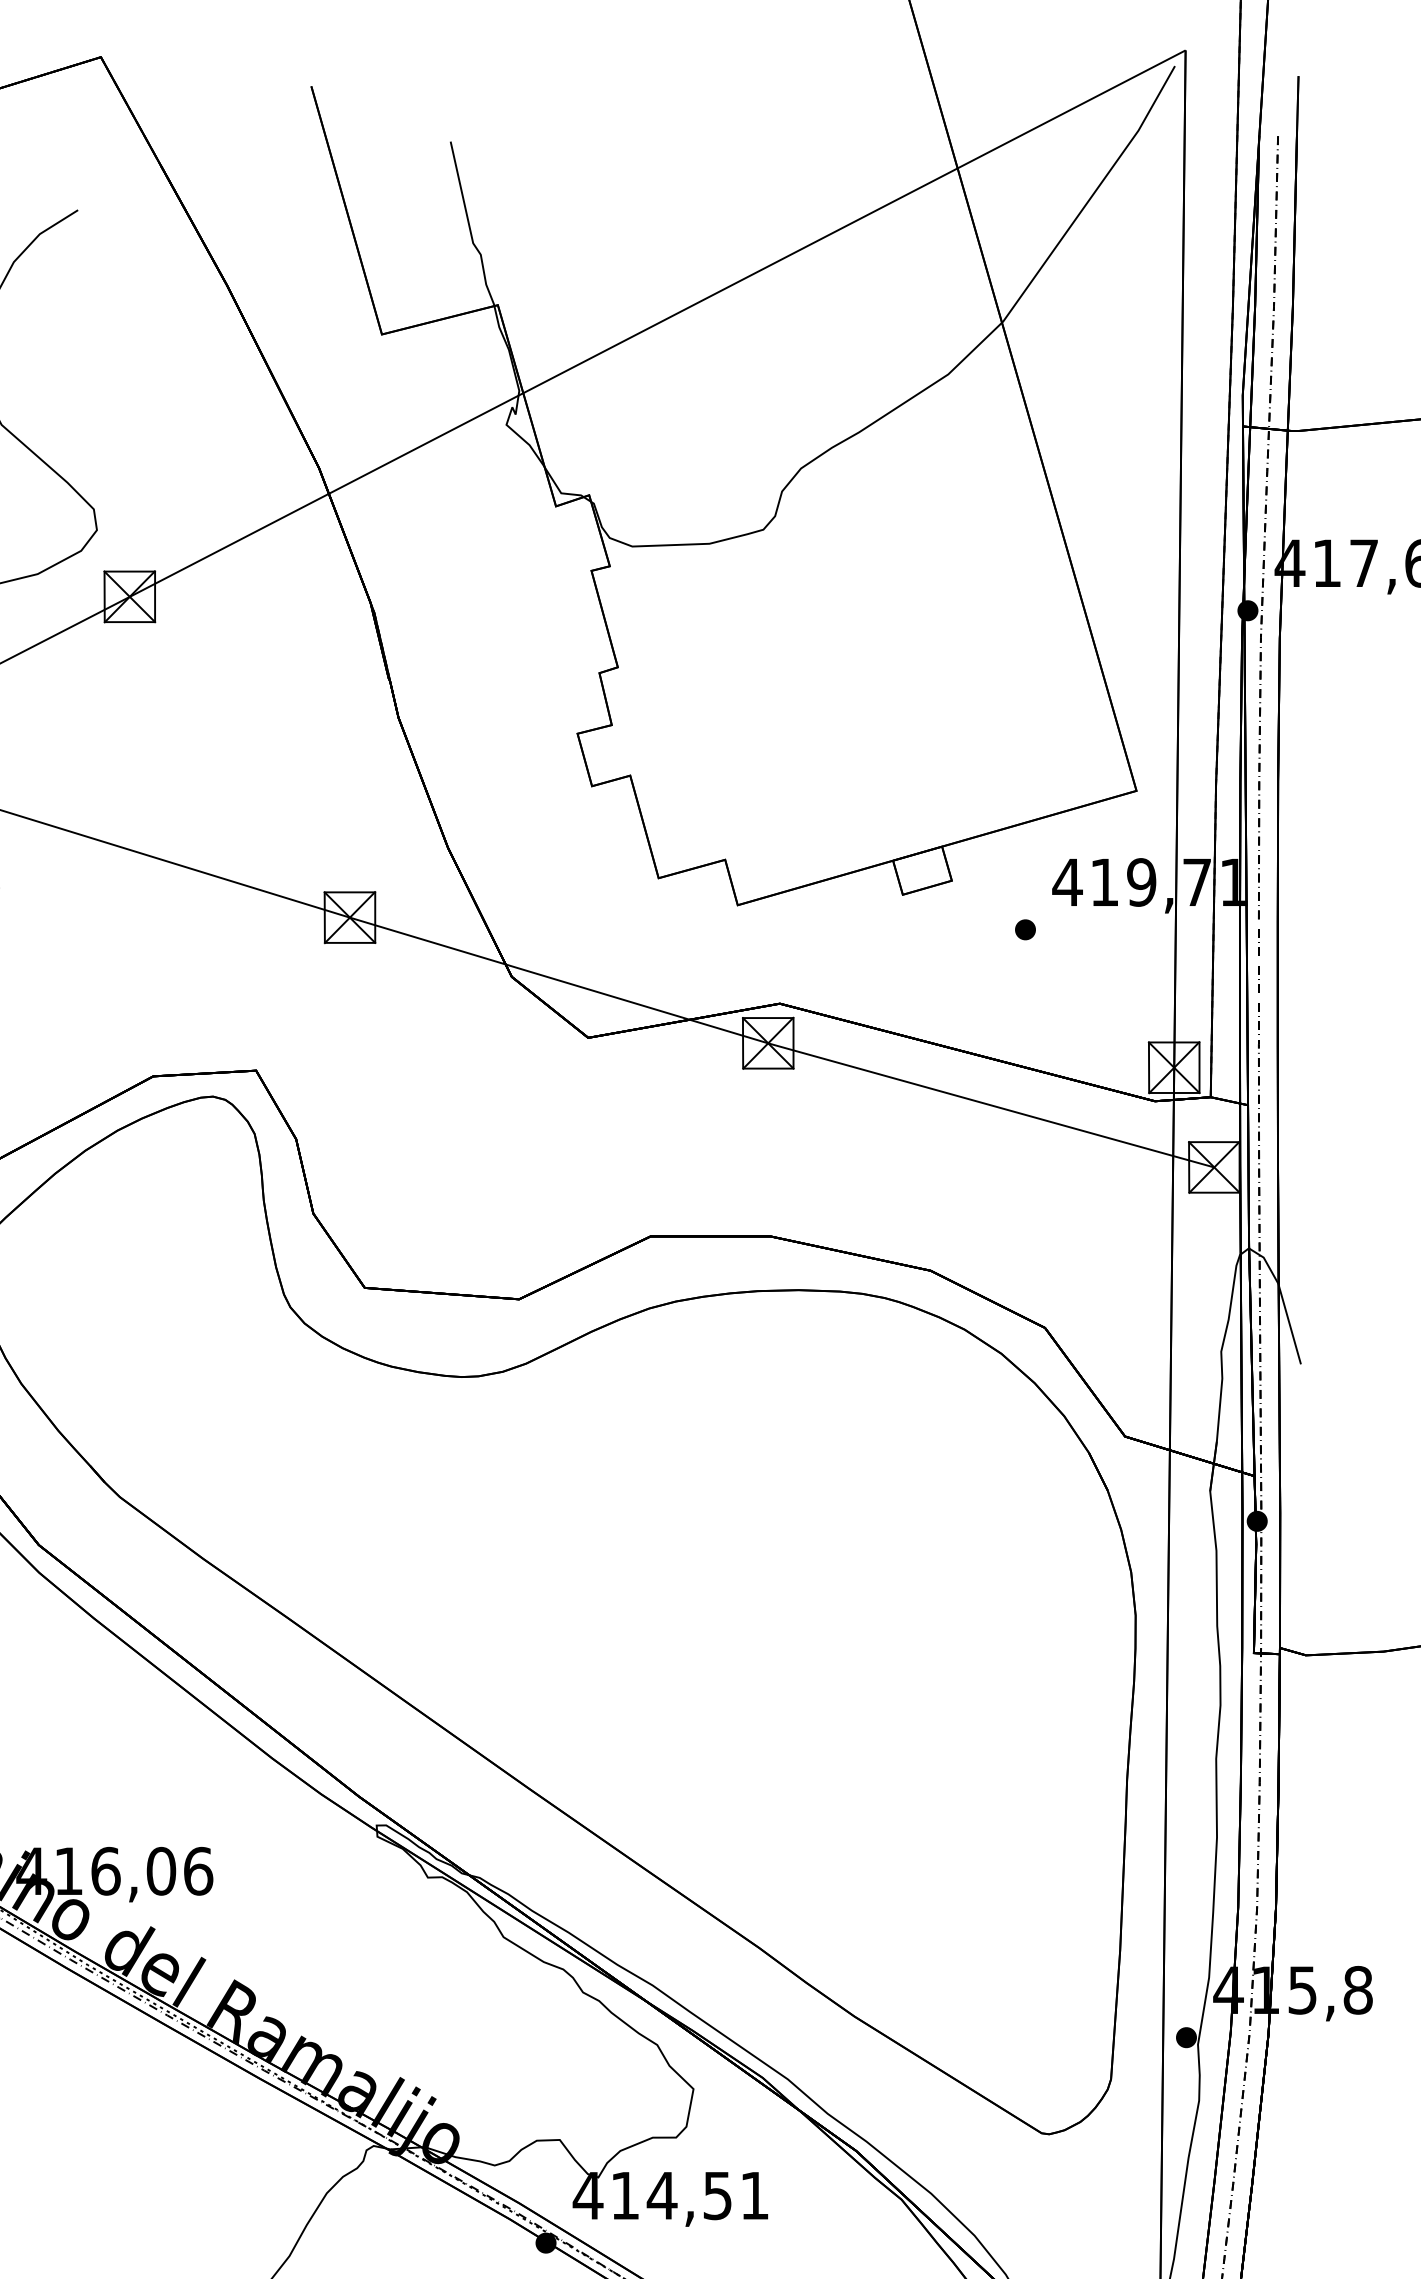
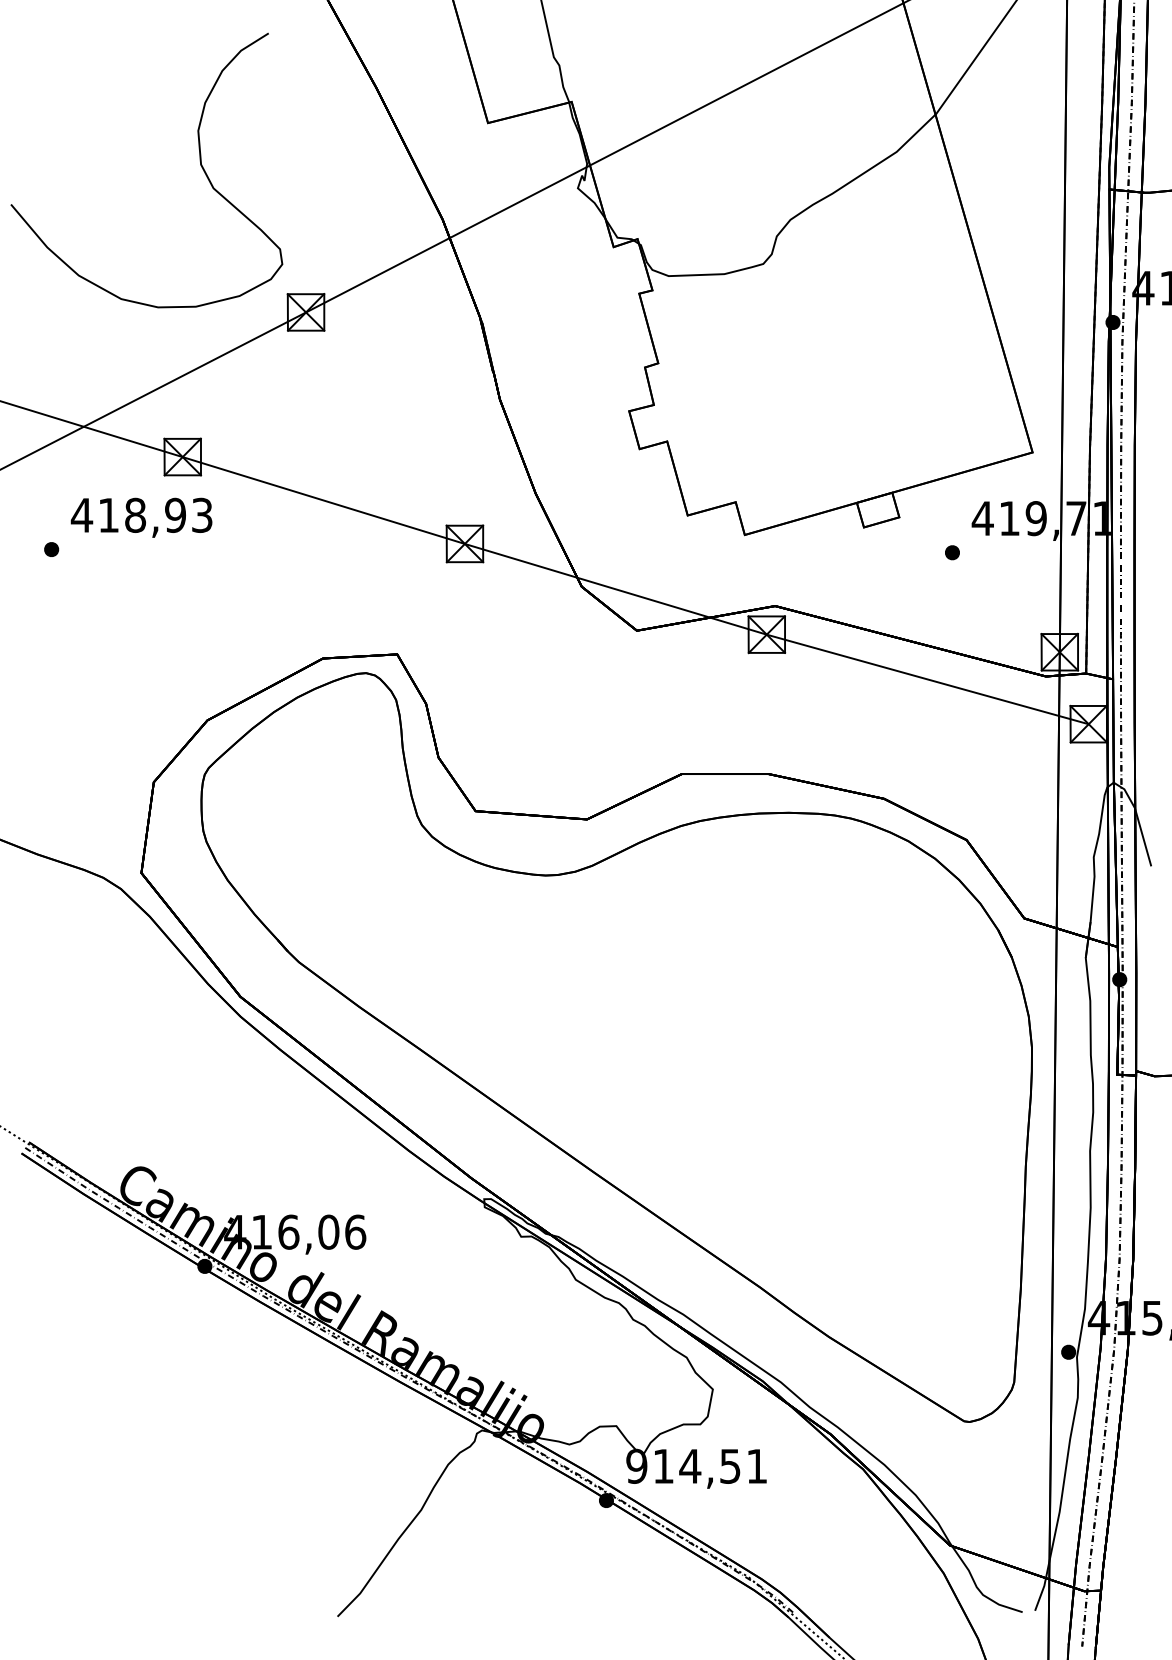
text: (587, 2194) -> (636, 1465), 414,51 -> 914,51

